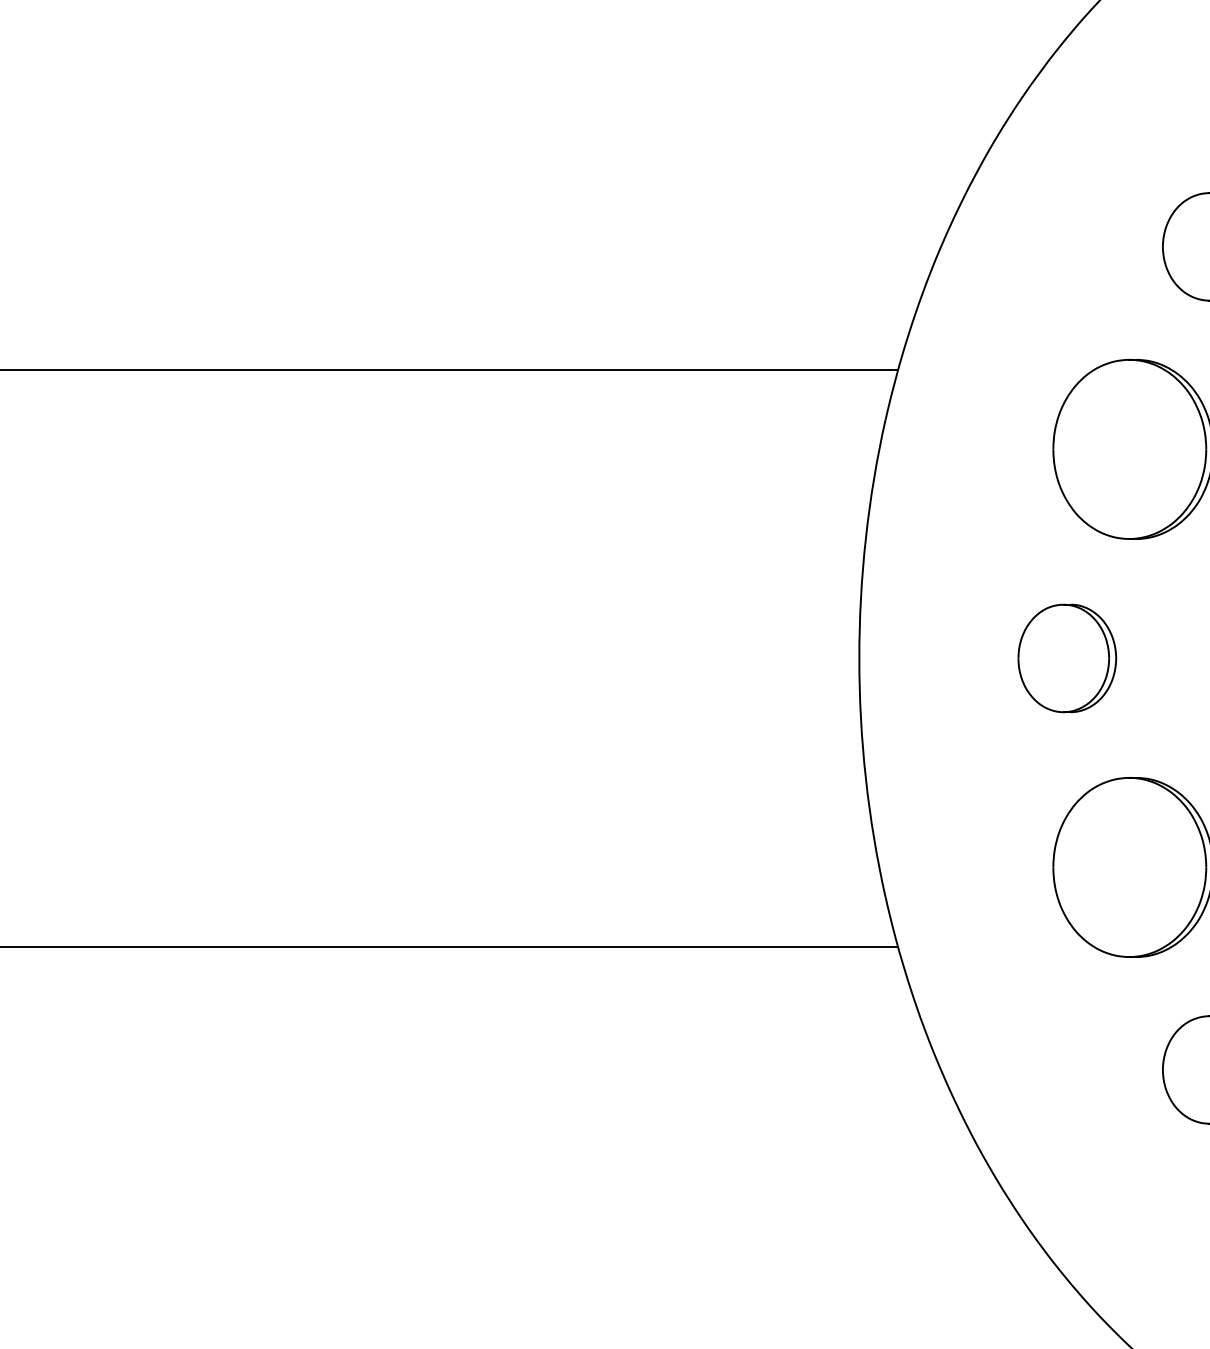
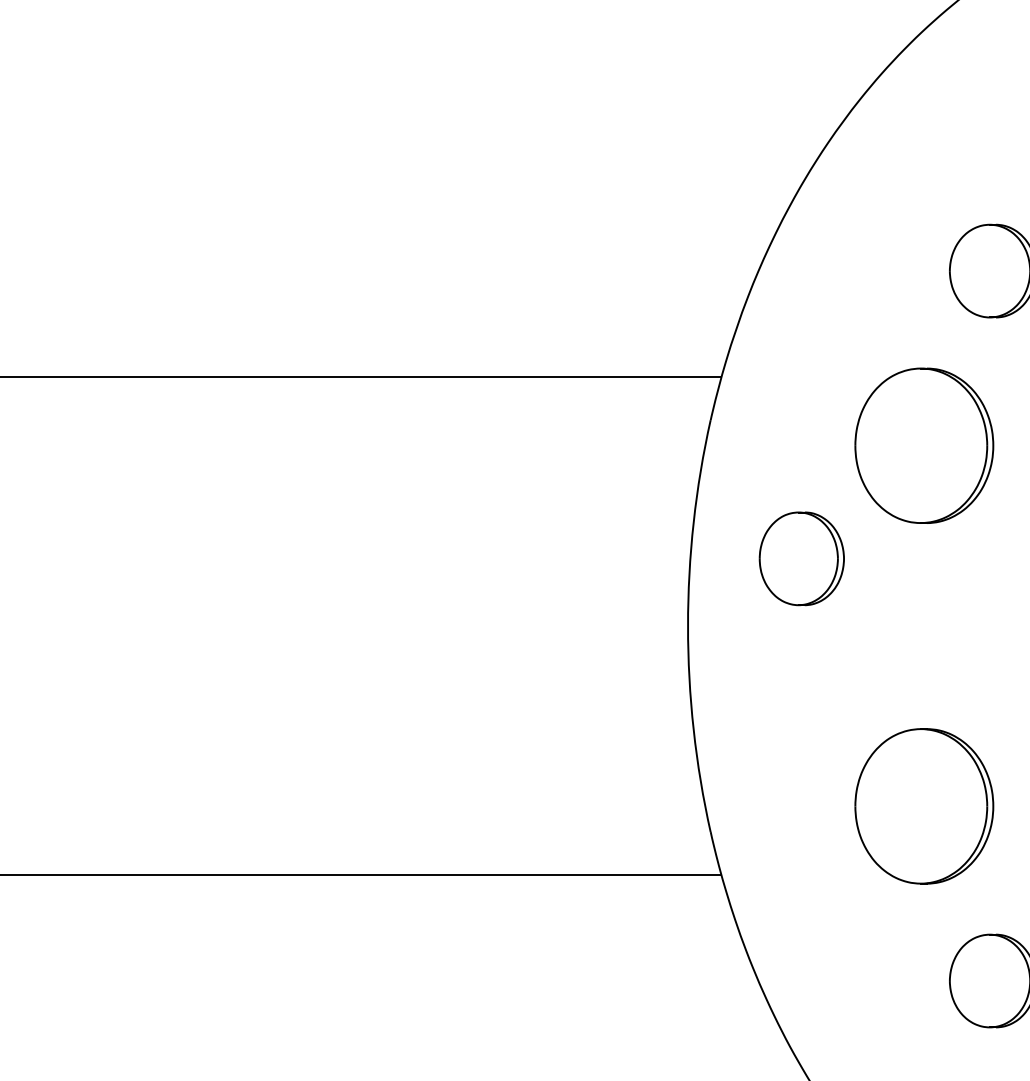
part: (1067, 658) -> (802, 558), moved

